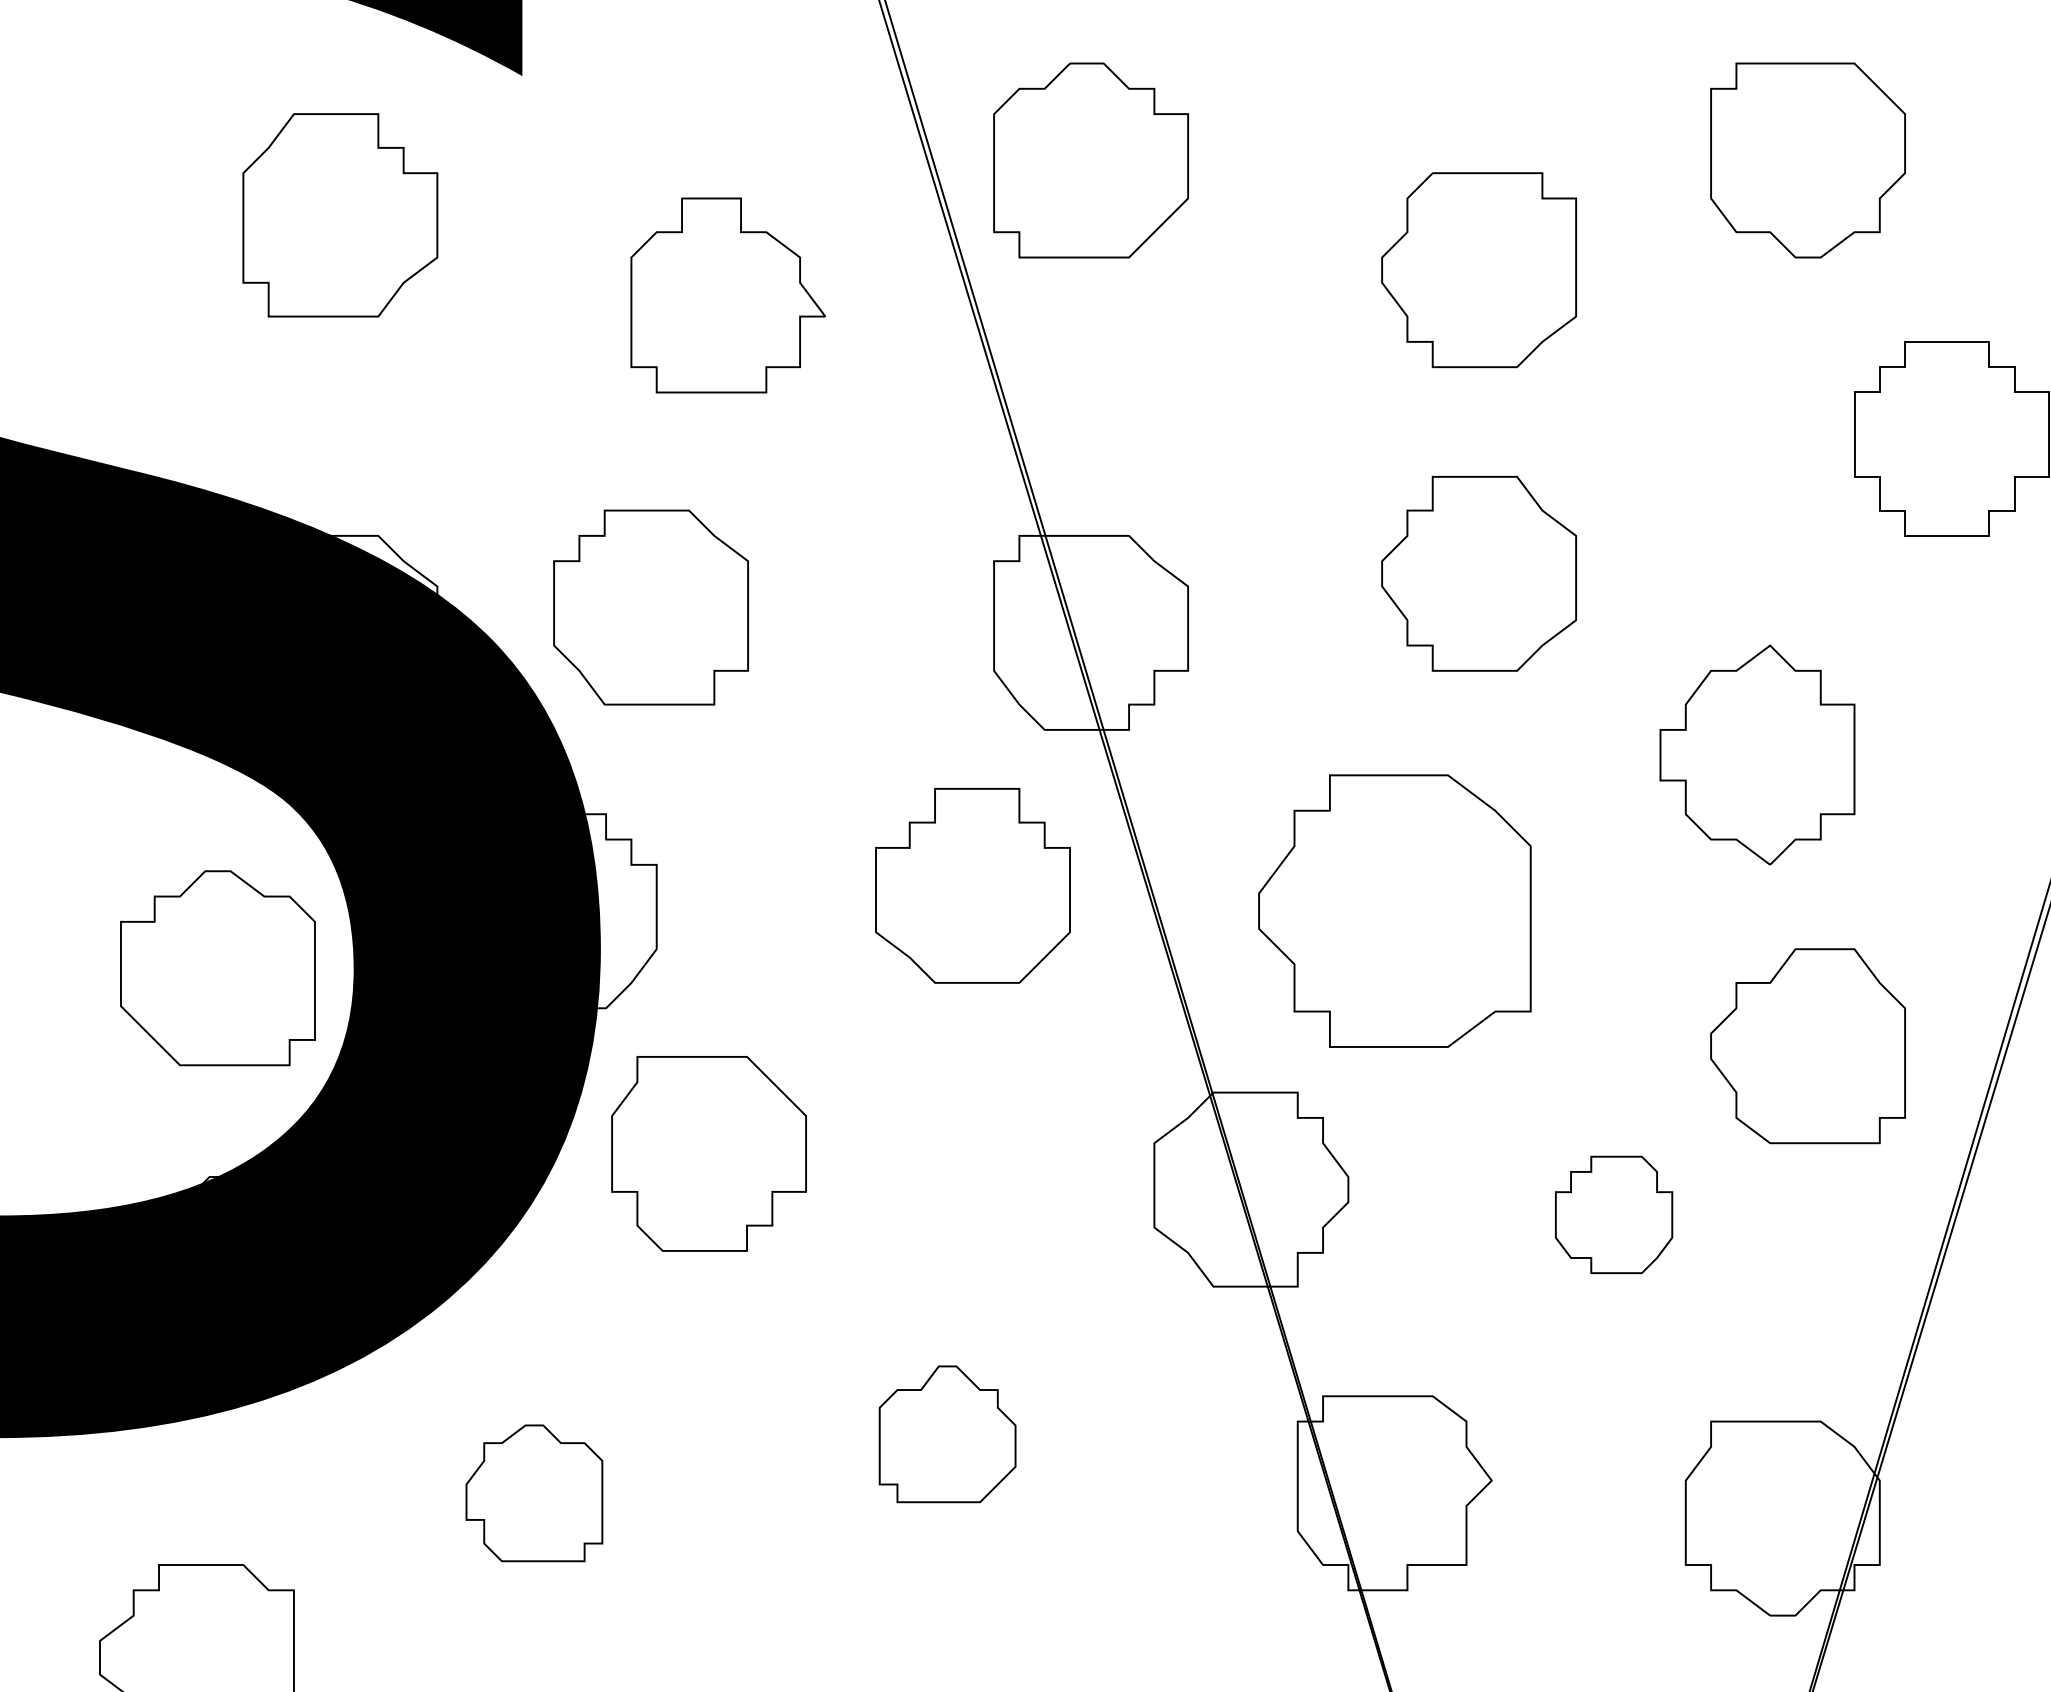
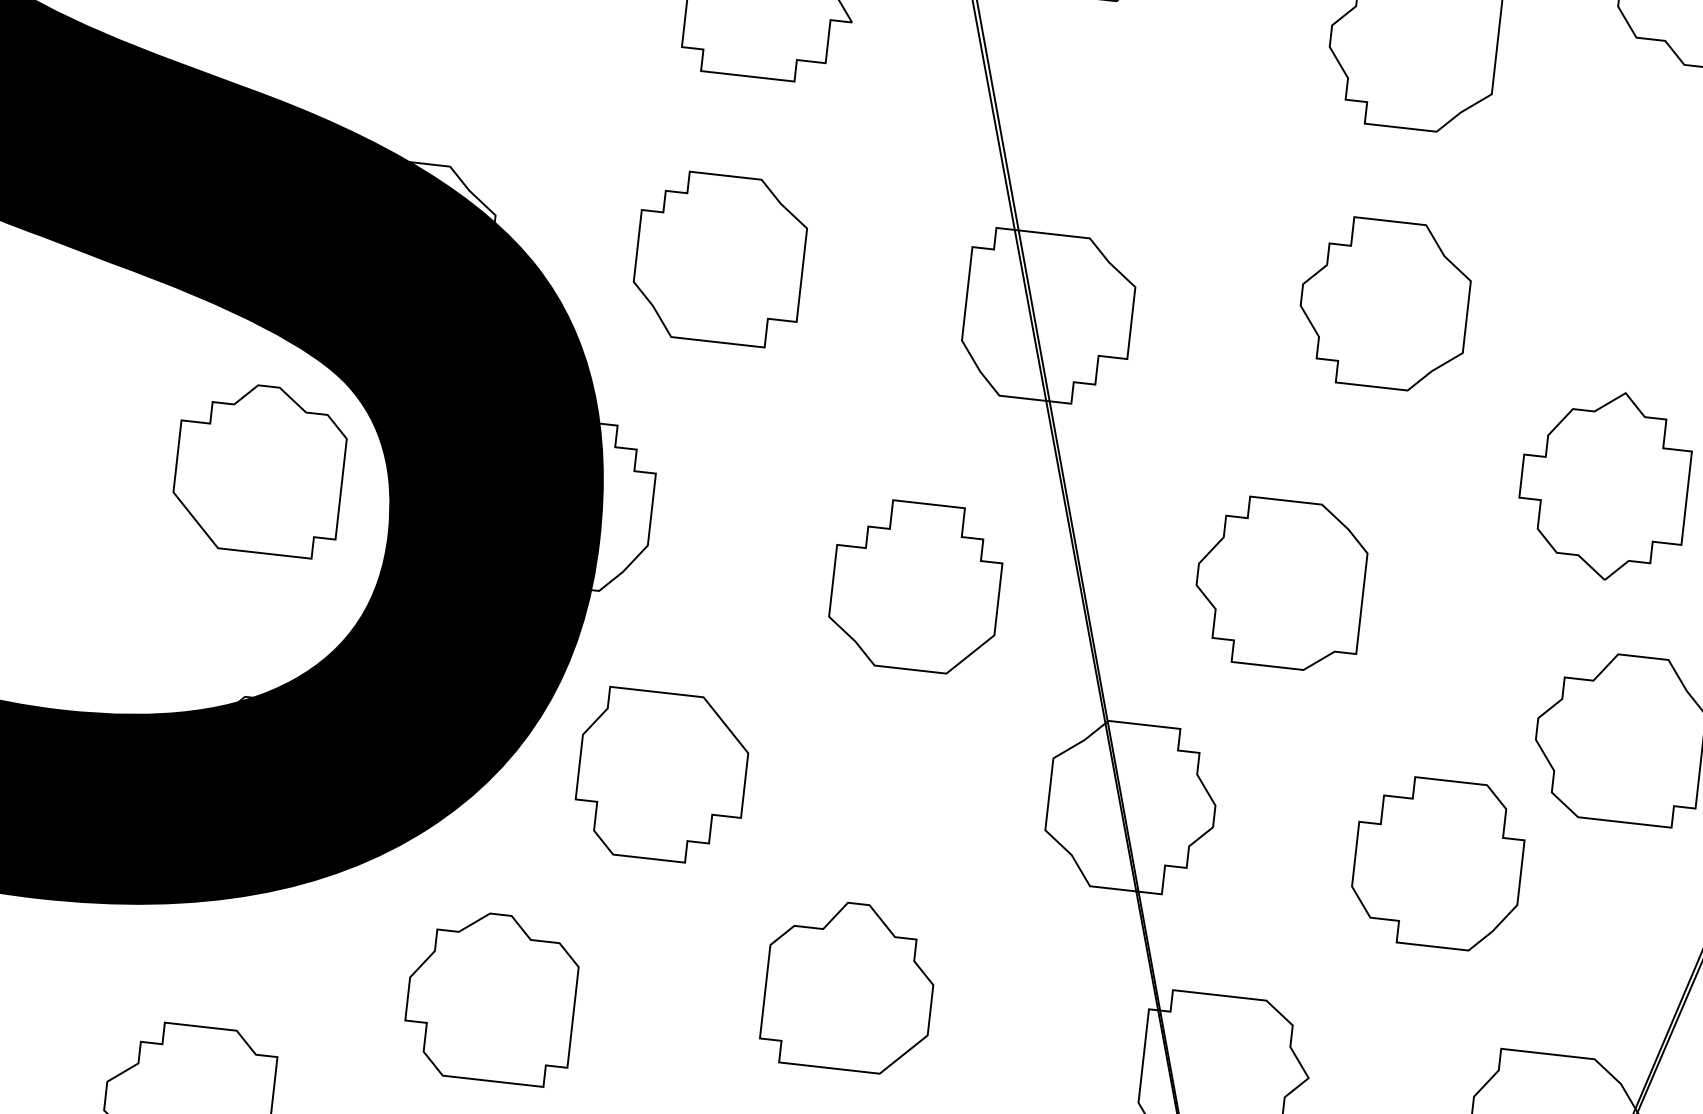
part: (650, 607) -> (719, 258), moved
part: (972, 885) -> (915, 586), moved
part: (1394, 911) -> (1280, 583), size x0.71
part: (217, 968) -> (259, 469), moved
part: (708, 1153) -> (661, 775), moved
part: (1613, 1214) -> (1437, 863), size x1.67
part: (947, 1434) -> (849, 986), size x1.43
part: (534, 1493) -> (491, 997), size x1.43

